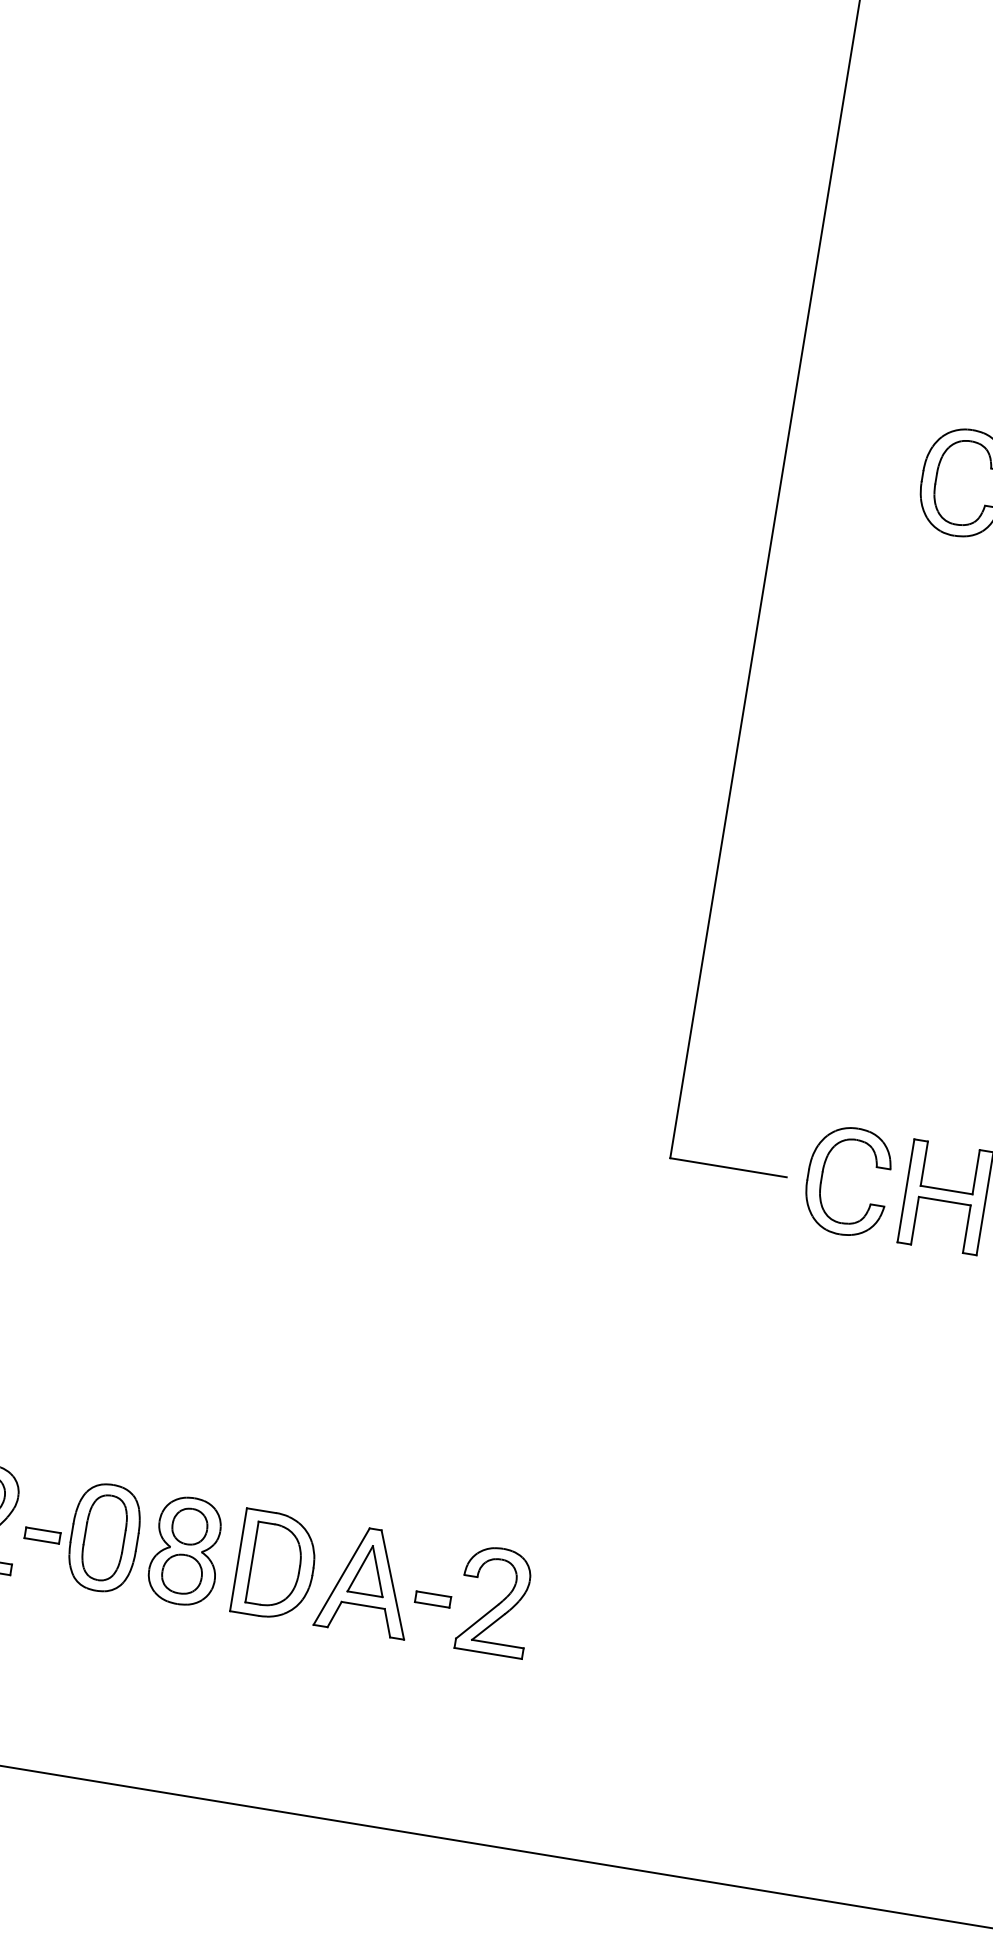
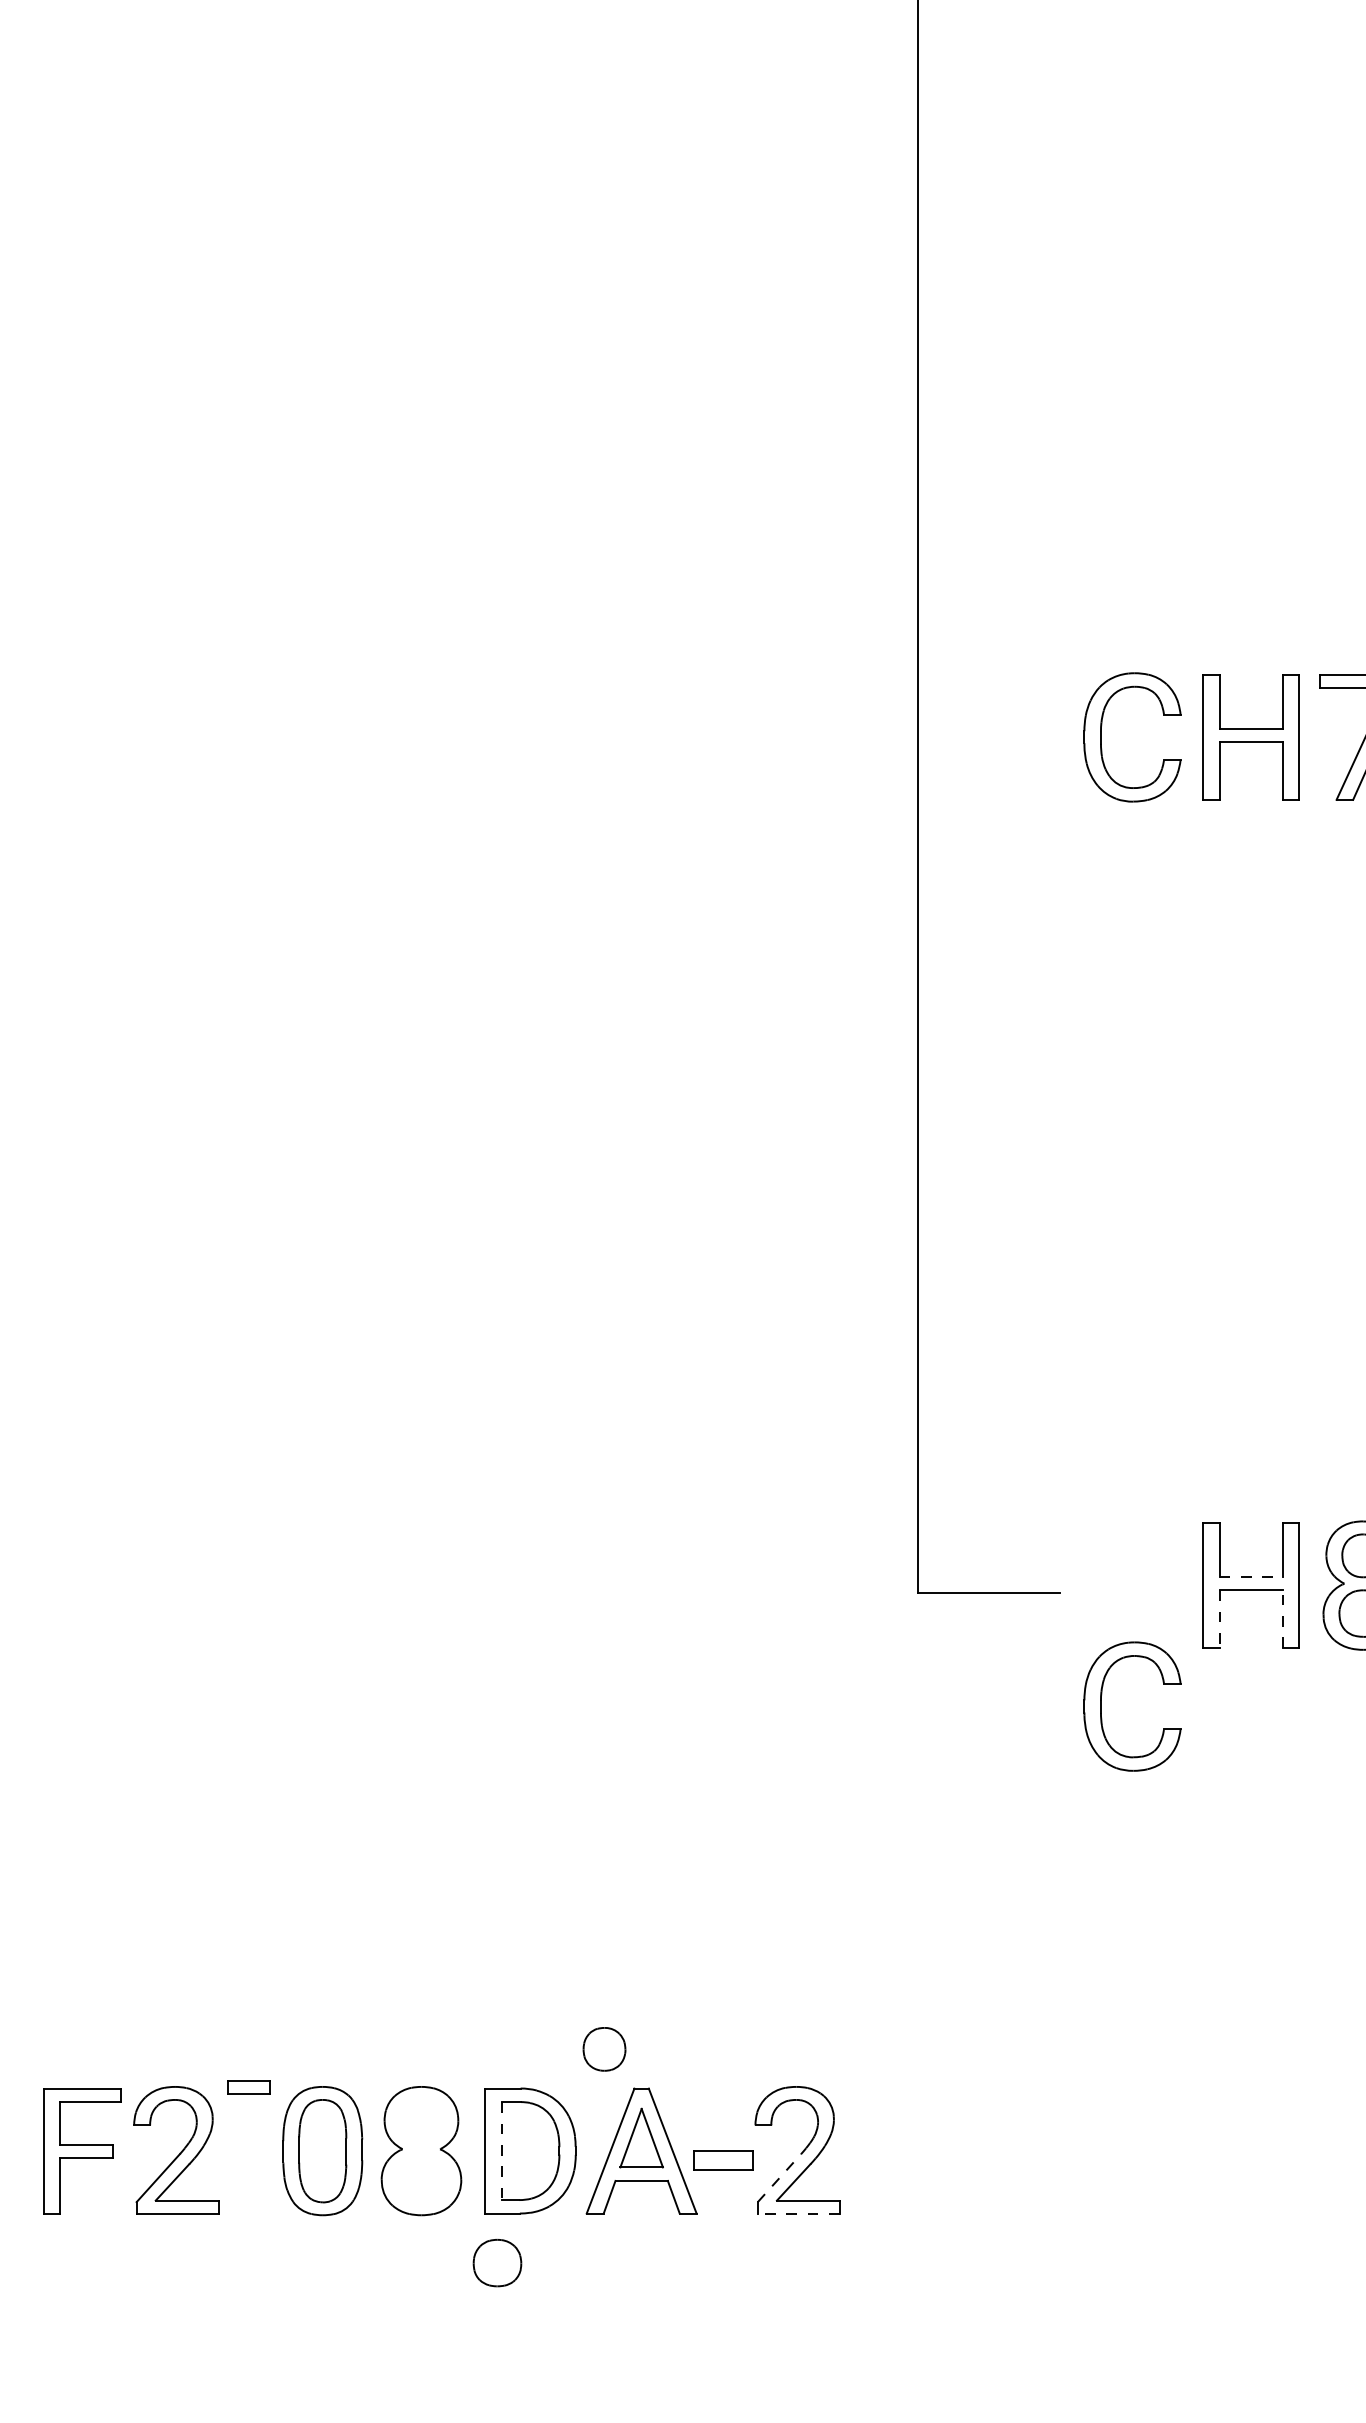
part: (822, 1177) -> (1101, 1706), moved
line: (947, 1189) -> (1251, 1576), solid -> dashed
line: (914, 1220) -> (1219, 1619), solid -> dashed
line: (966, 1229) -> (1282, 1619), solid -> dashed
part: (189, 1526) -> (604, 2049), moved
part: (42, 1535) -> (248, 2087), moved
line: (251, 1562) -> (501, 2151), solid -> dashed
part: (182, 1574) -> (497, 2263), moved
part: (432, 1599) -> (722, 2160), size x1.4
line: (477, 1621) -> (779, 2177), solid -> dashed
line: (488, 1653) -> (798, 2213), solid -> dashed

